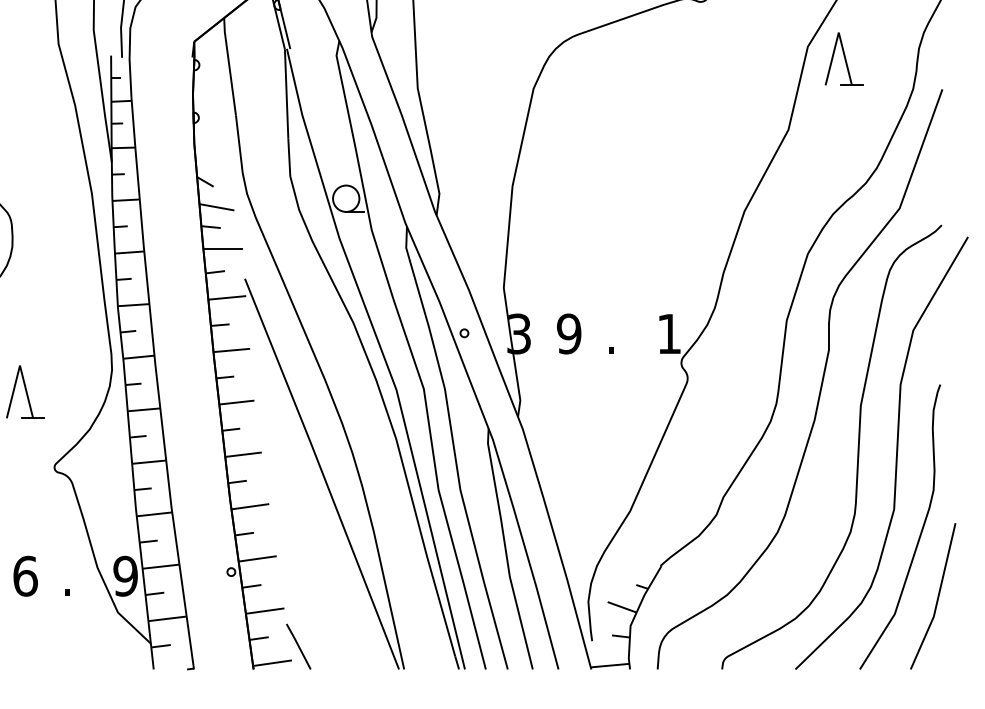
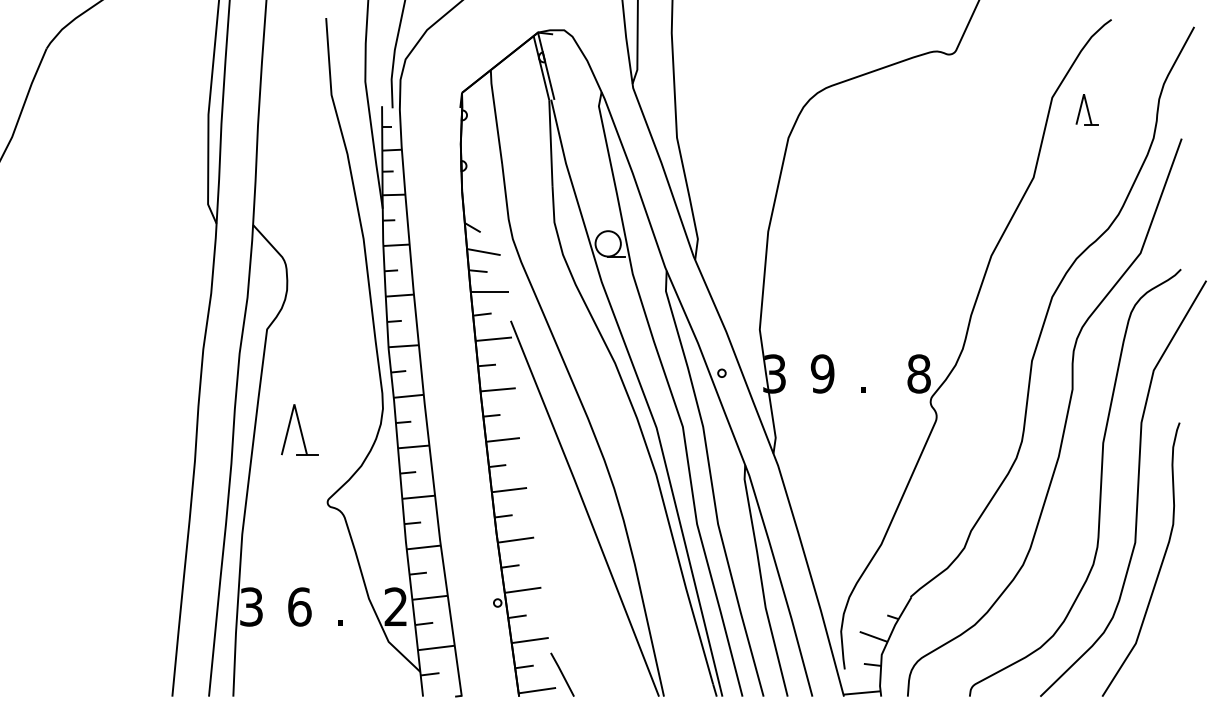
part: (843, 59) -> (1086, 109), size x0.6
text: (668, 333) -> (918, 373), 1 -> 8
text: (125, 575) -> (395, 606), 9 -> 2
line: (937, 597) -> (1176, 627), removed

